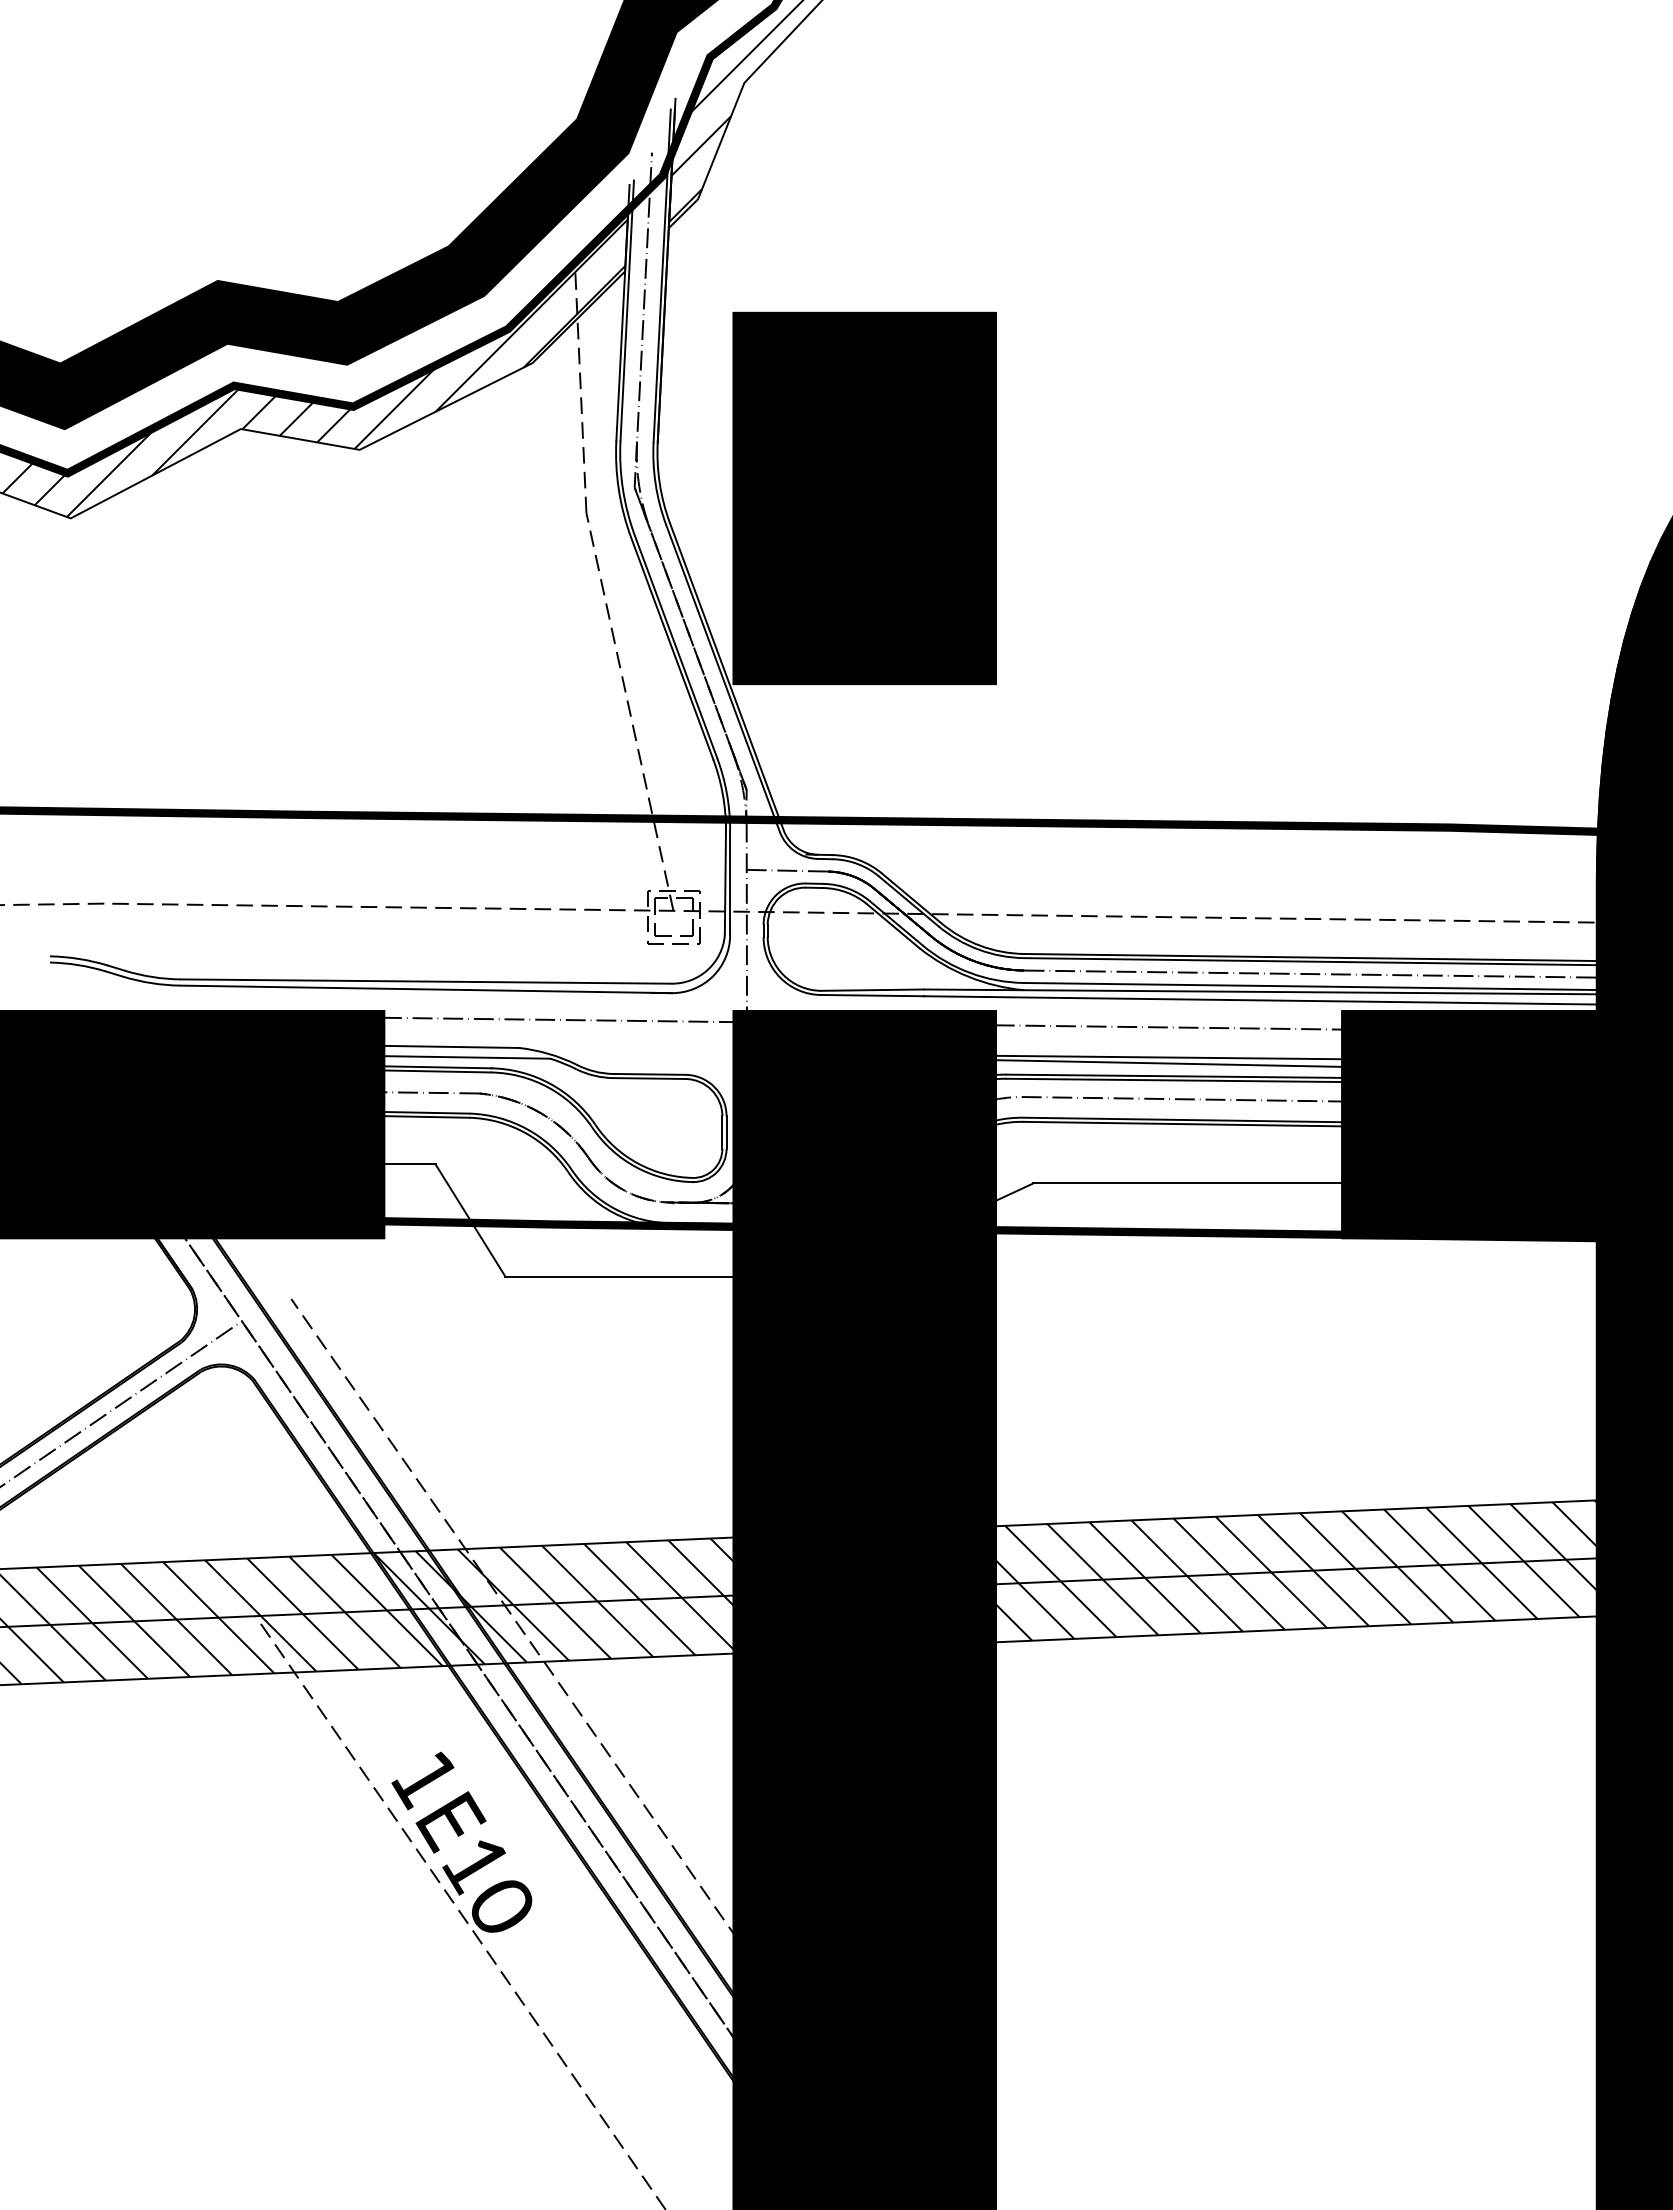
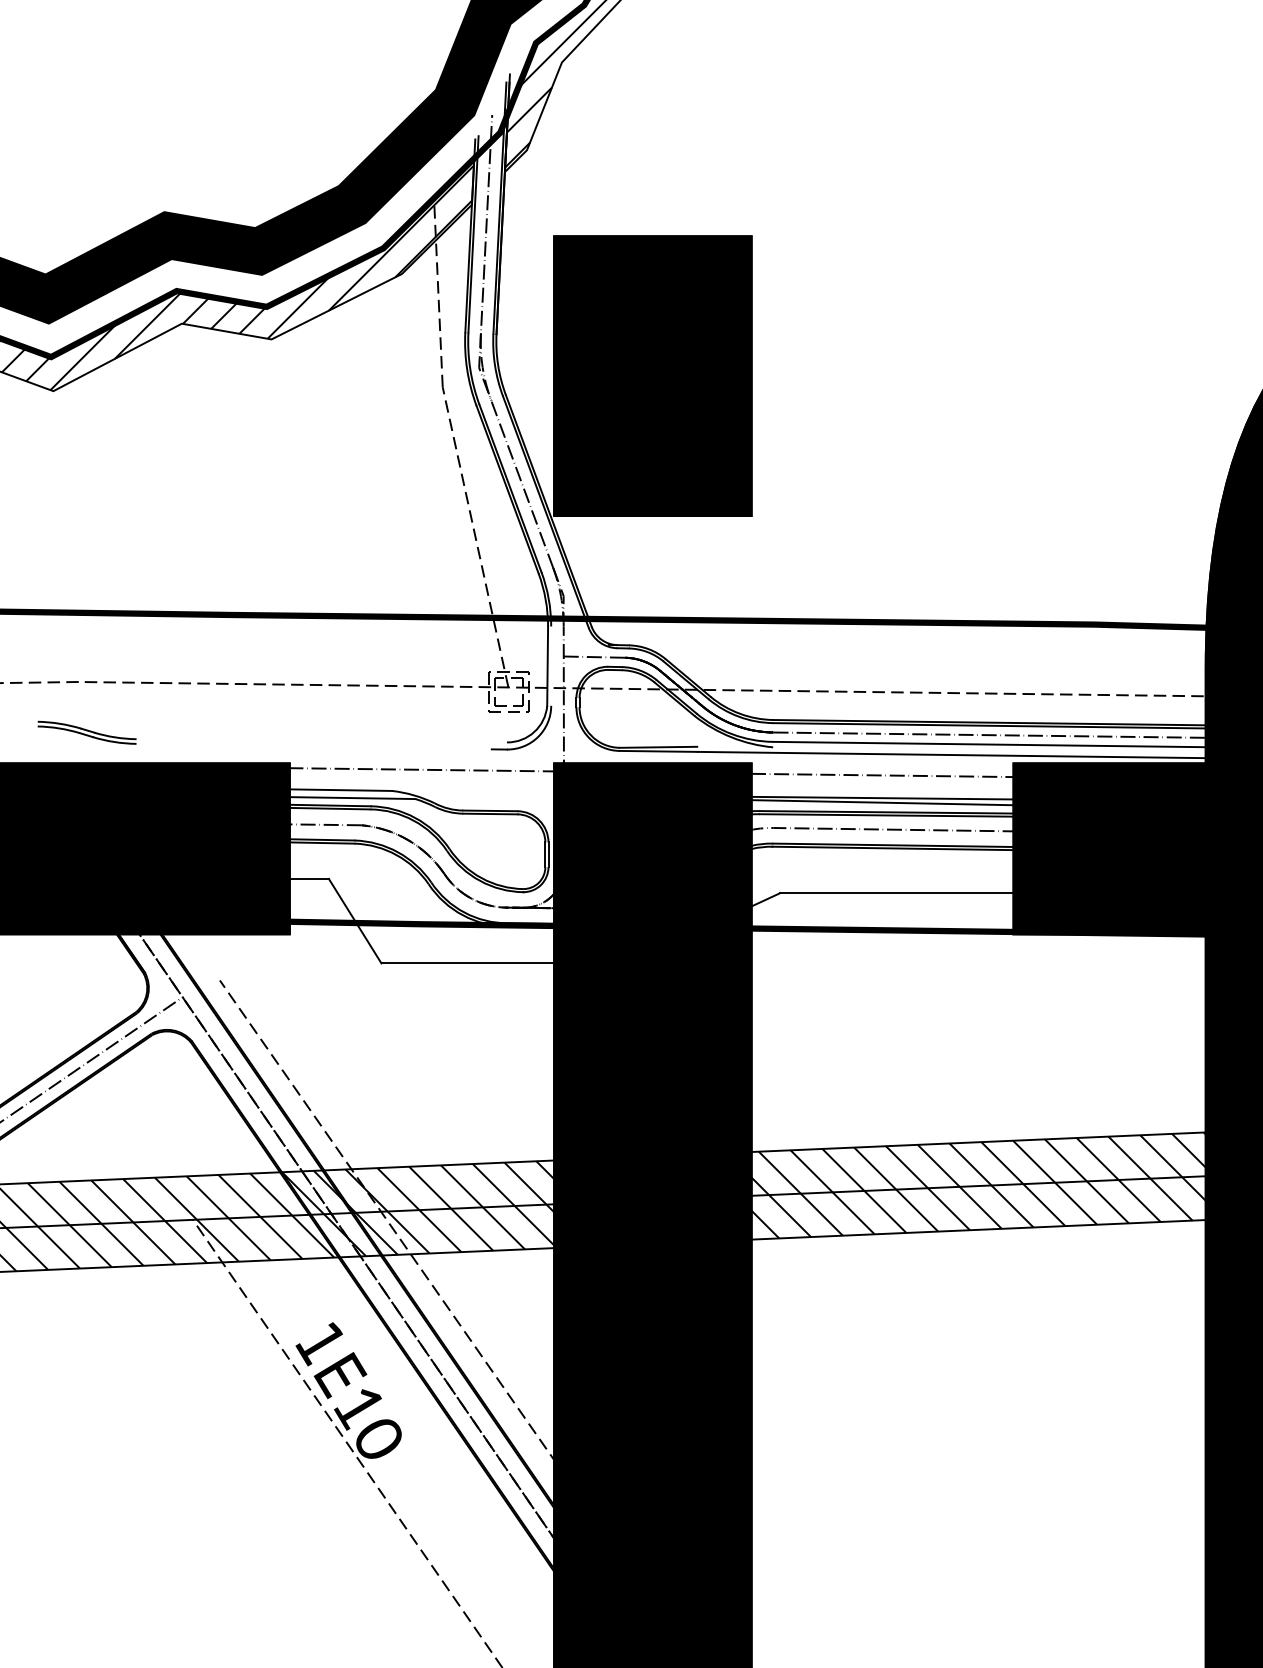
line: (690, 638) -> (521, 481), removed
line: (730, 882) -> (551, 666), removed
line: (425, 981) -> (321, 740), removed
line: (425, 989) -> (321, 746), removed
line: (1273, 991) -> (961, 748), removed

